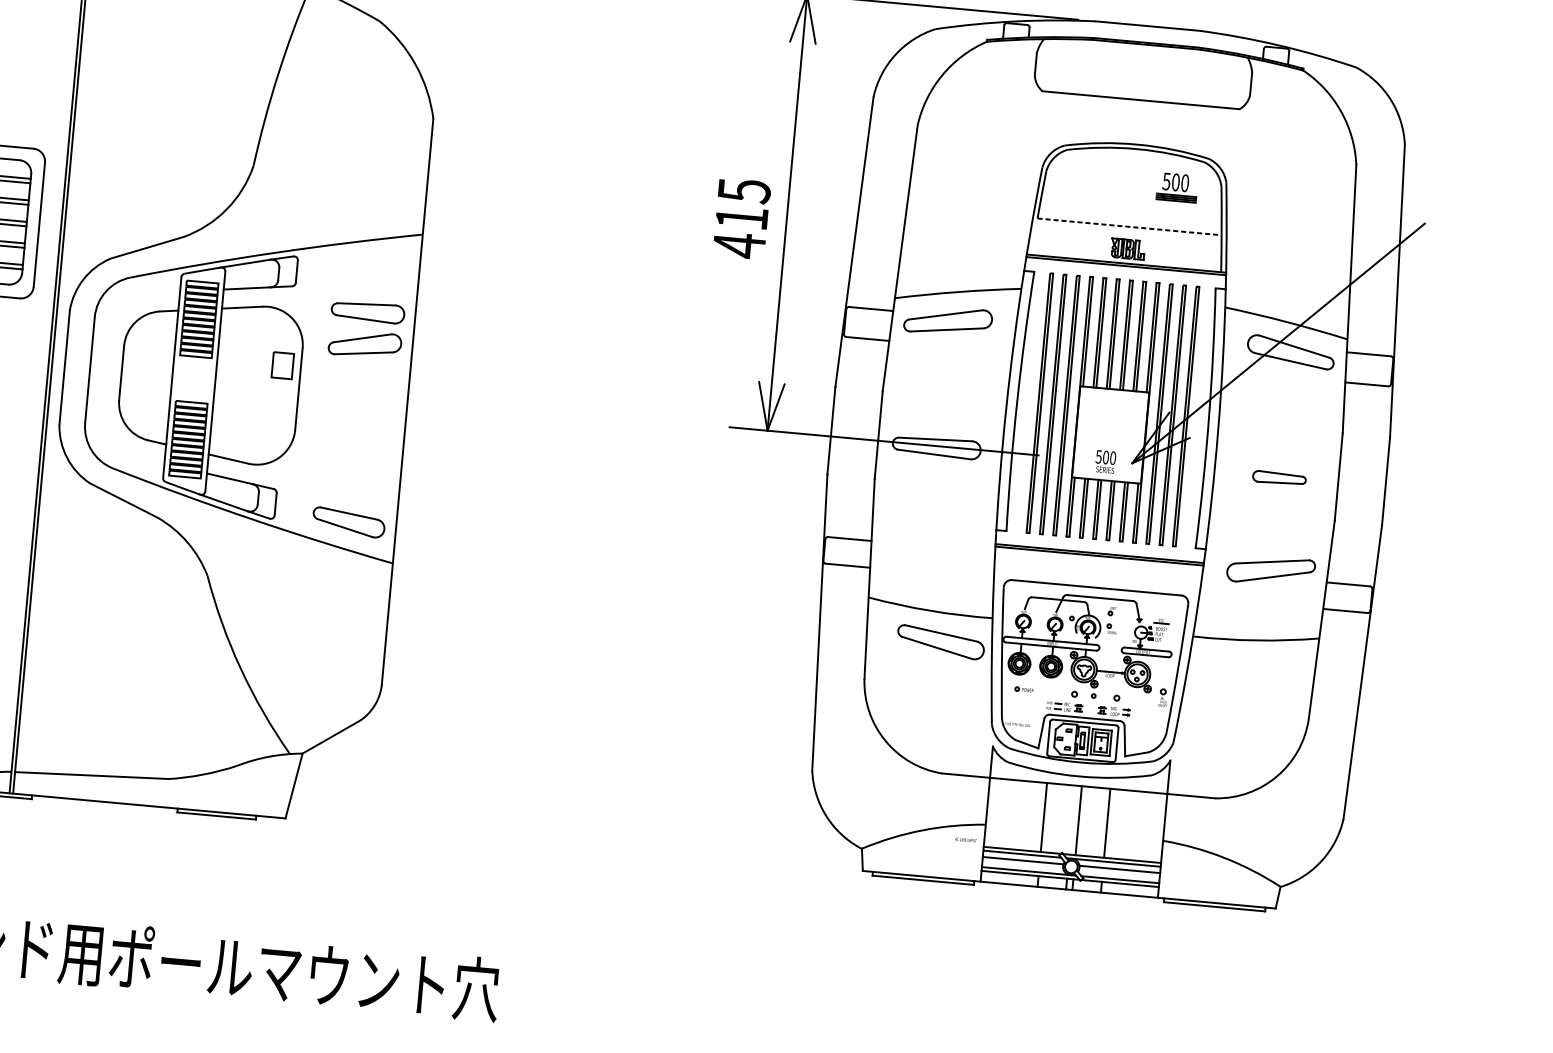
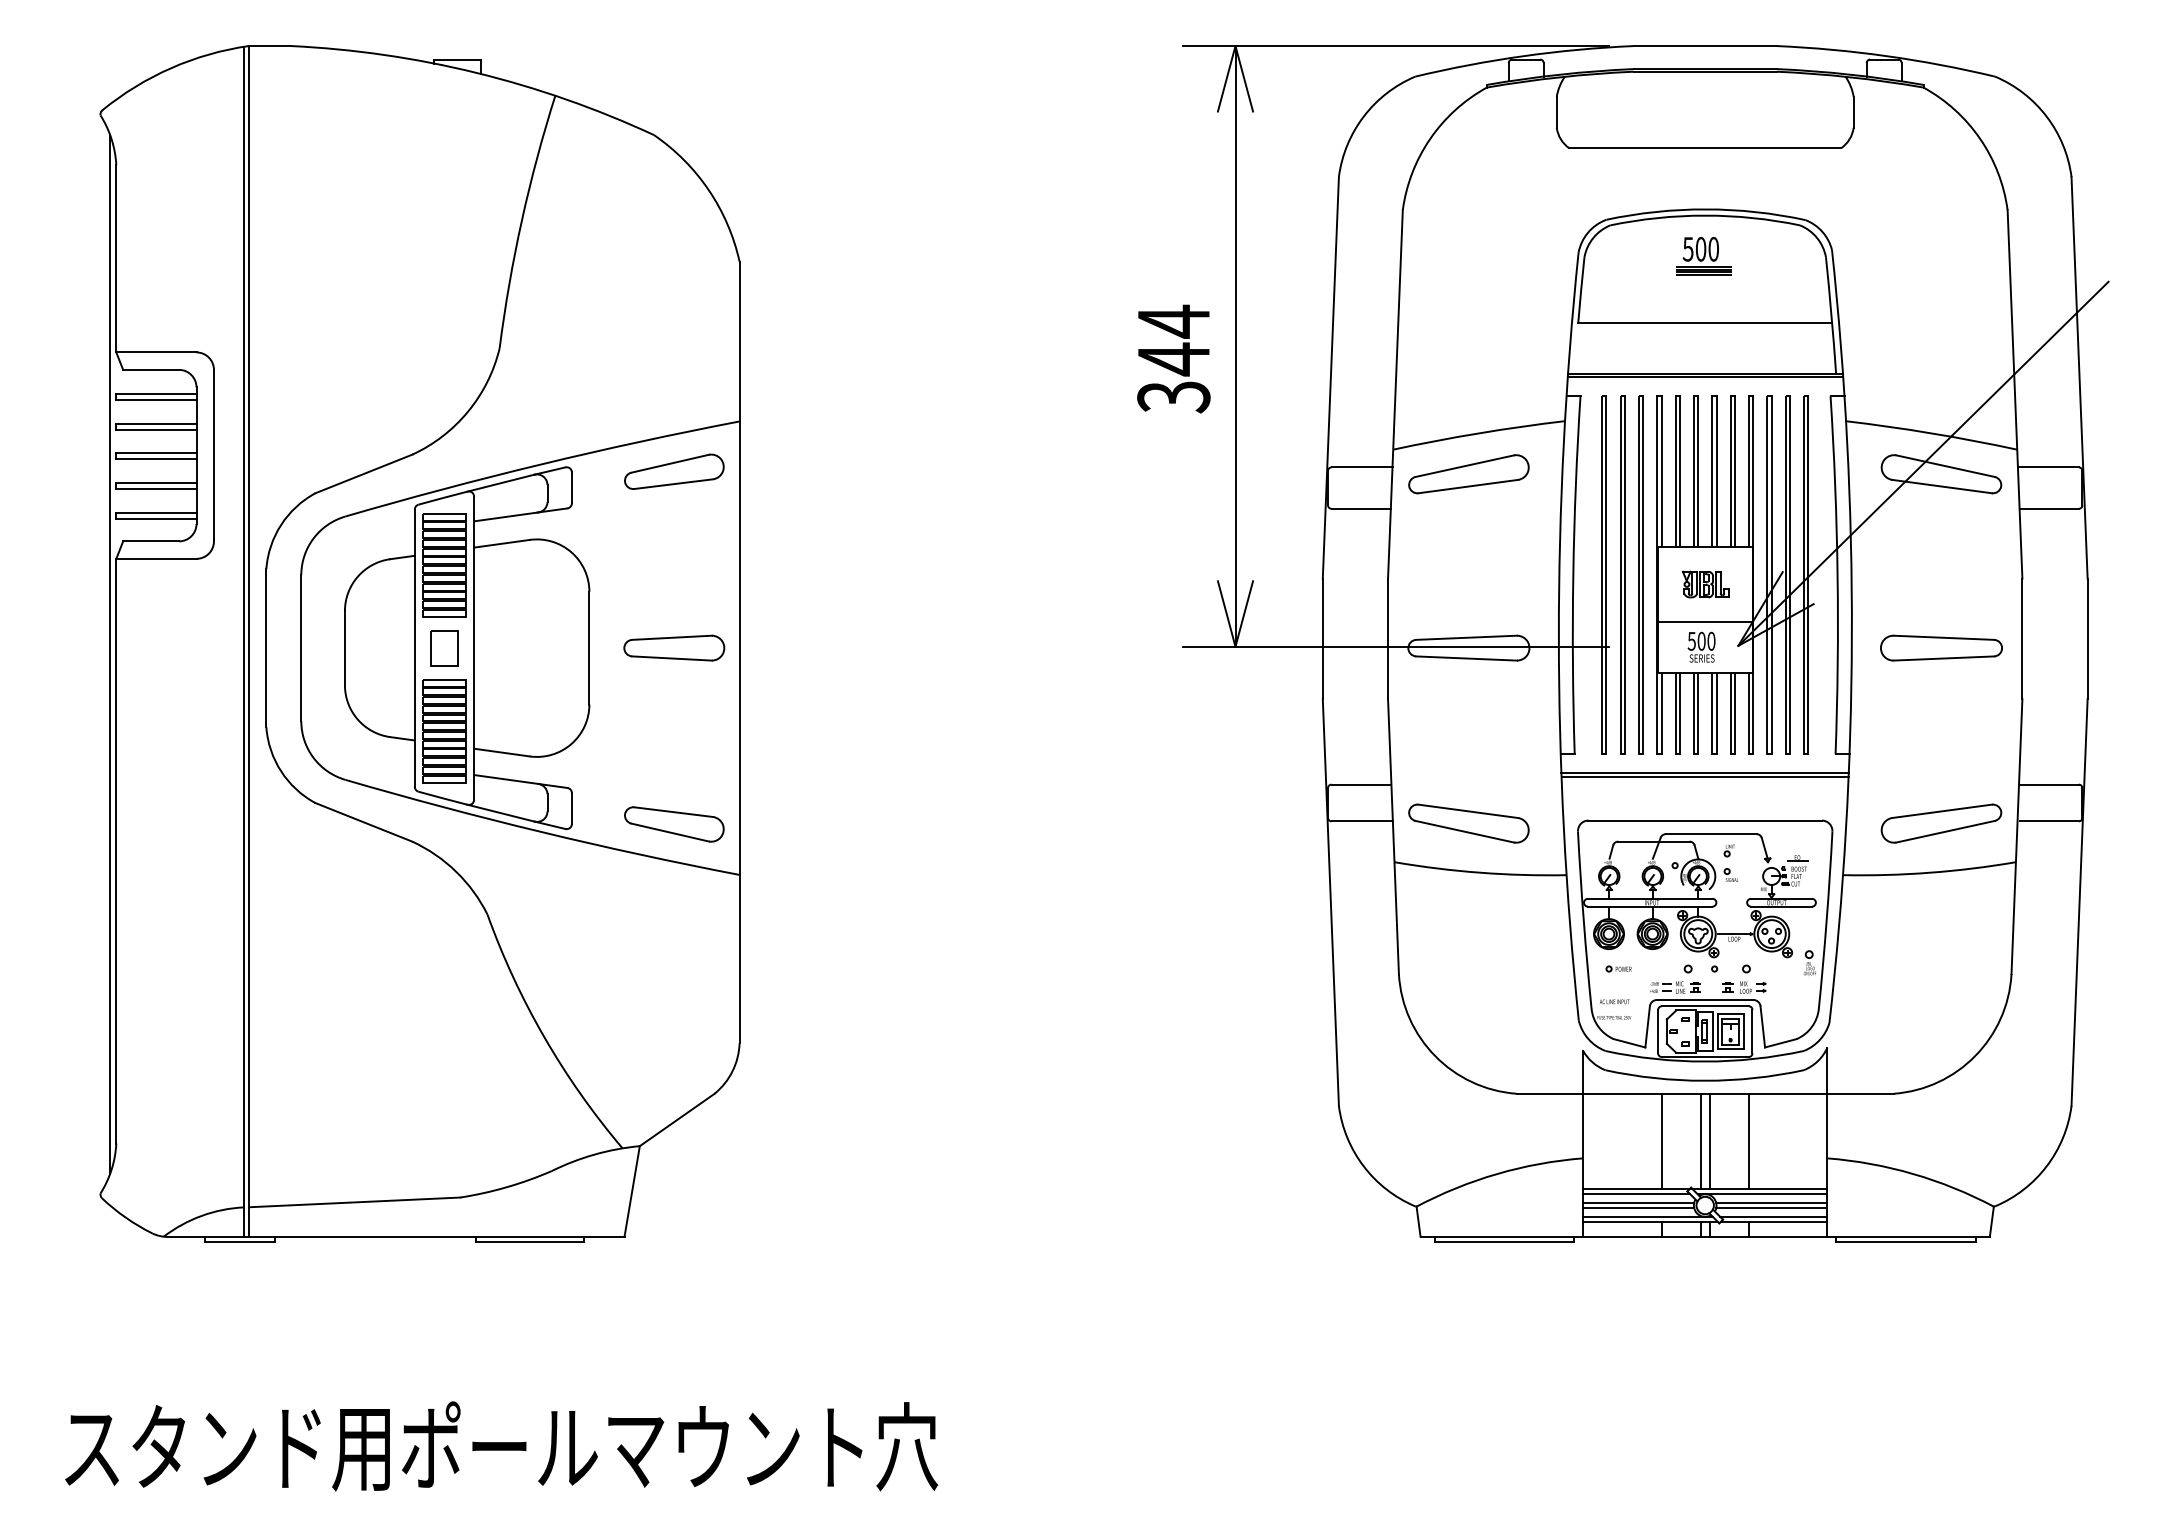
part: (1177, 187) -> (1703, 256), moved
text: (741, 218) -> (1173, 359), 415 -> 344
line: (1129, 226) -> (1705, 322), dashed -> solid
part: (1127, 249) -> (1705, 584), moved
part: (368, 311) -> (674, 647), moved
part: (365, 344) -> (674, 471), moved
part: (282, 365) -> (444, 648), moved
line: (1109, 444) -> (1704, 622), added
part: (1279, 477) -> (1941, 647), size x1.67
part: (1271, 570) -> (1941, 823), moved
part: (940, 642) -> (1468, 823), moved
line: (1072, 819) -> (1700, 1140), added
text: (965, 839) -> (1614, 1001), moved
line: (1022, 864) -> (1638, 1208), added
line: (1119, 873) -> (1771, 1208), added

